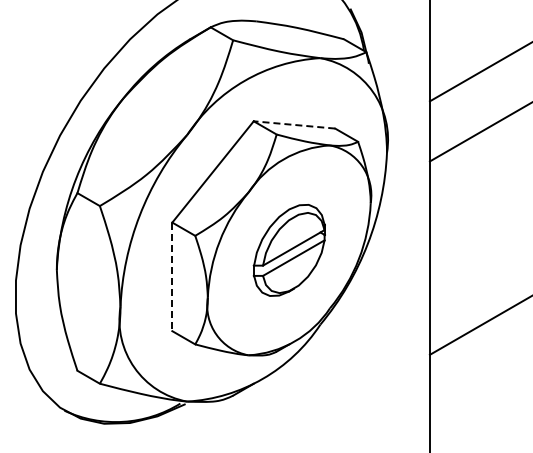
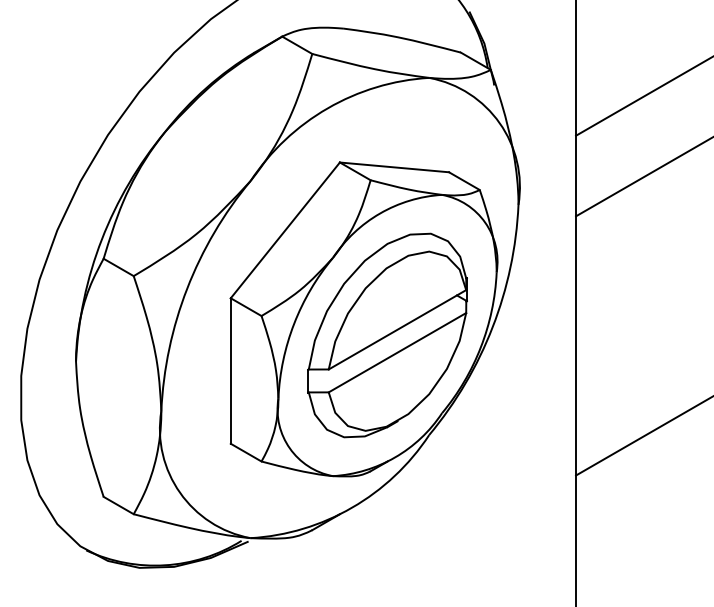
line: (294, 124) -> (394, 166), dashed -> solid
part: (289, 250) -> (387, 335), size x1.67
line: (172, 277) -> (231, 371), dashed -> solid

